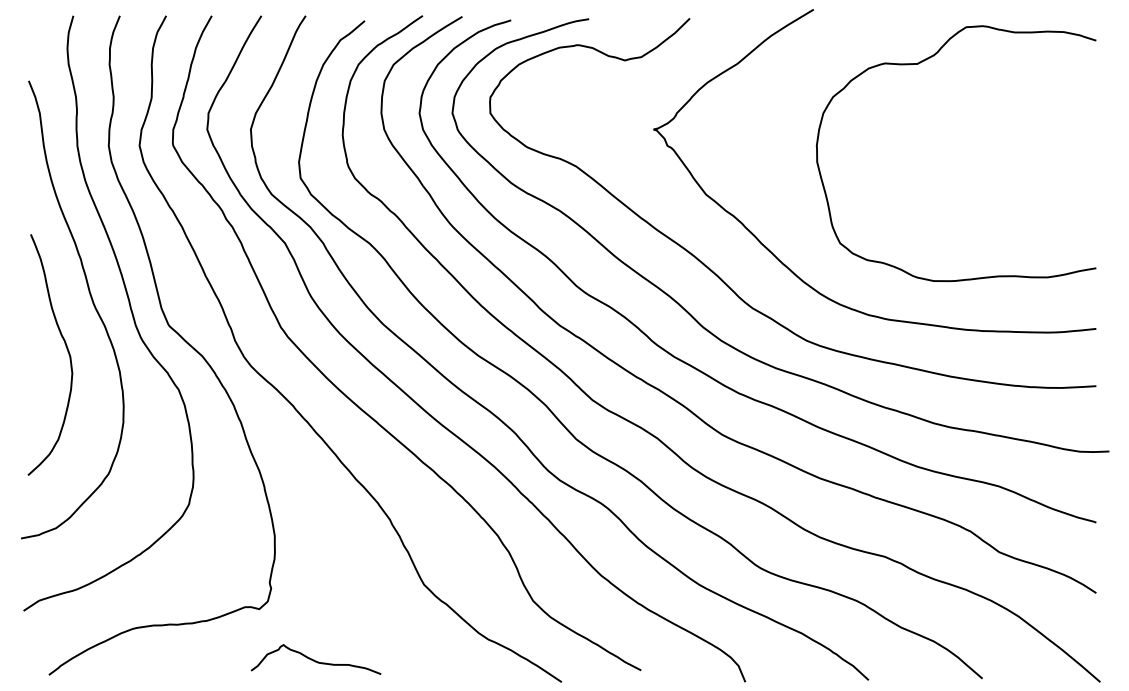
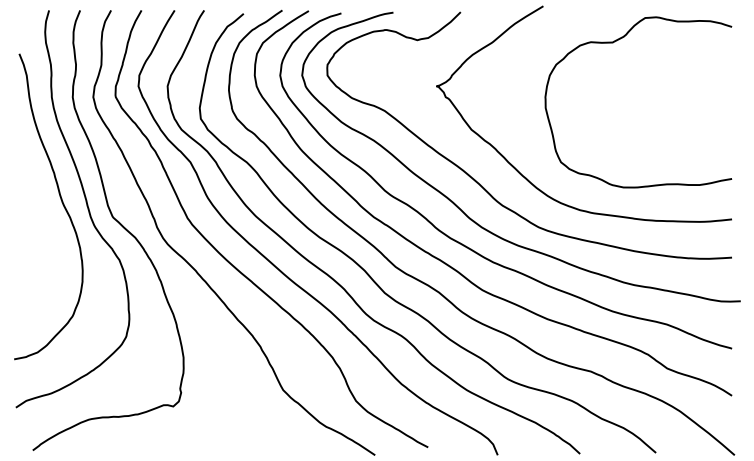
curve: (64, 346) -> (43, 231), removed
curve: (313, 658) -> (209, 439), removed

